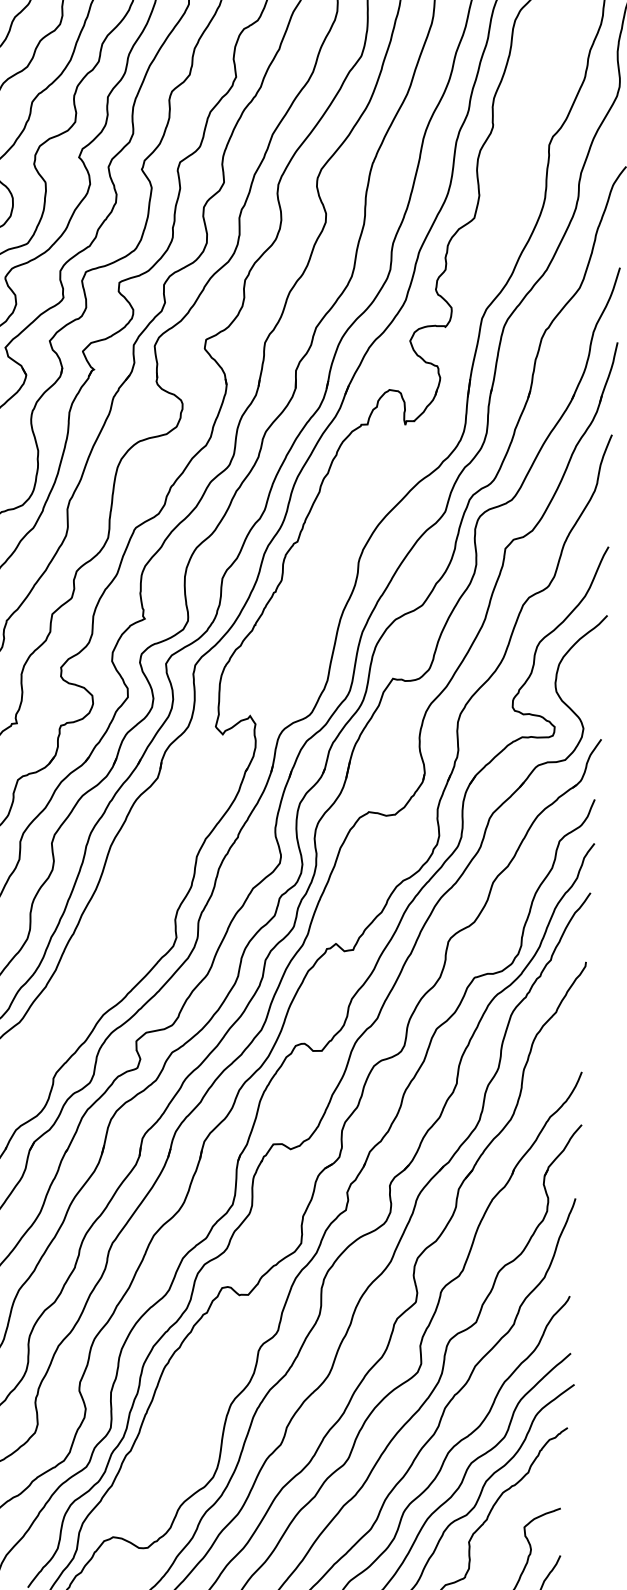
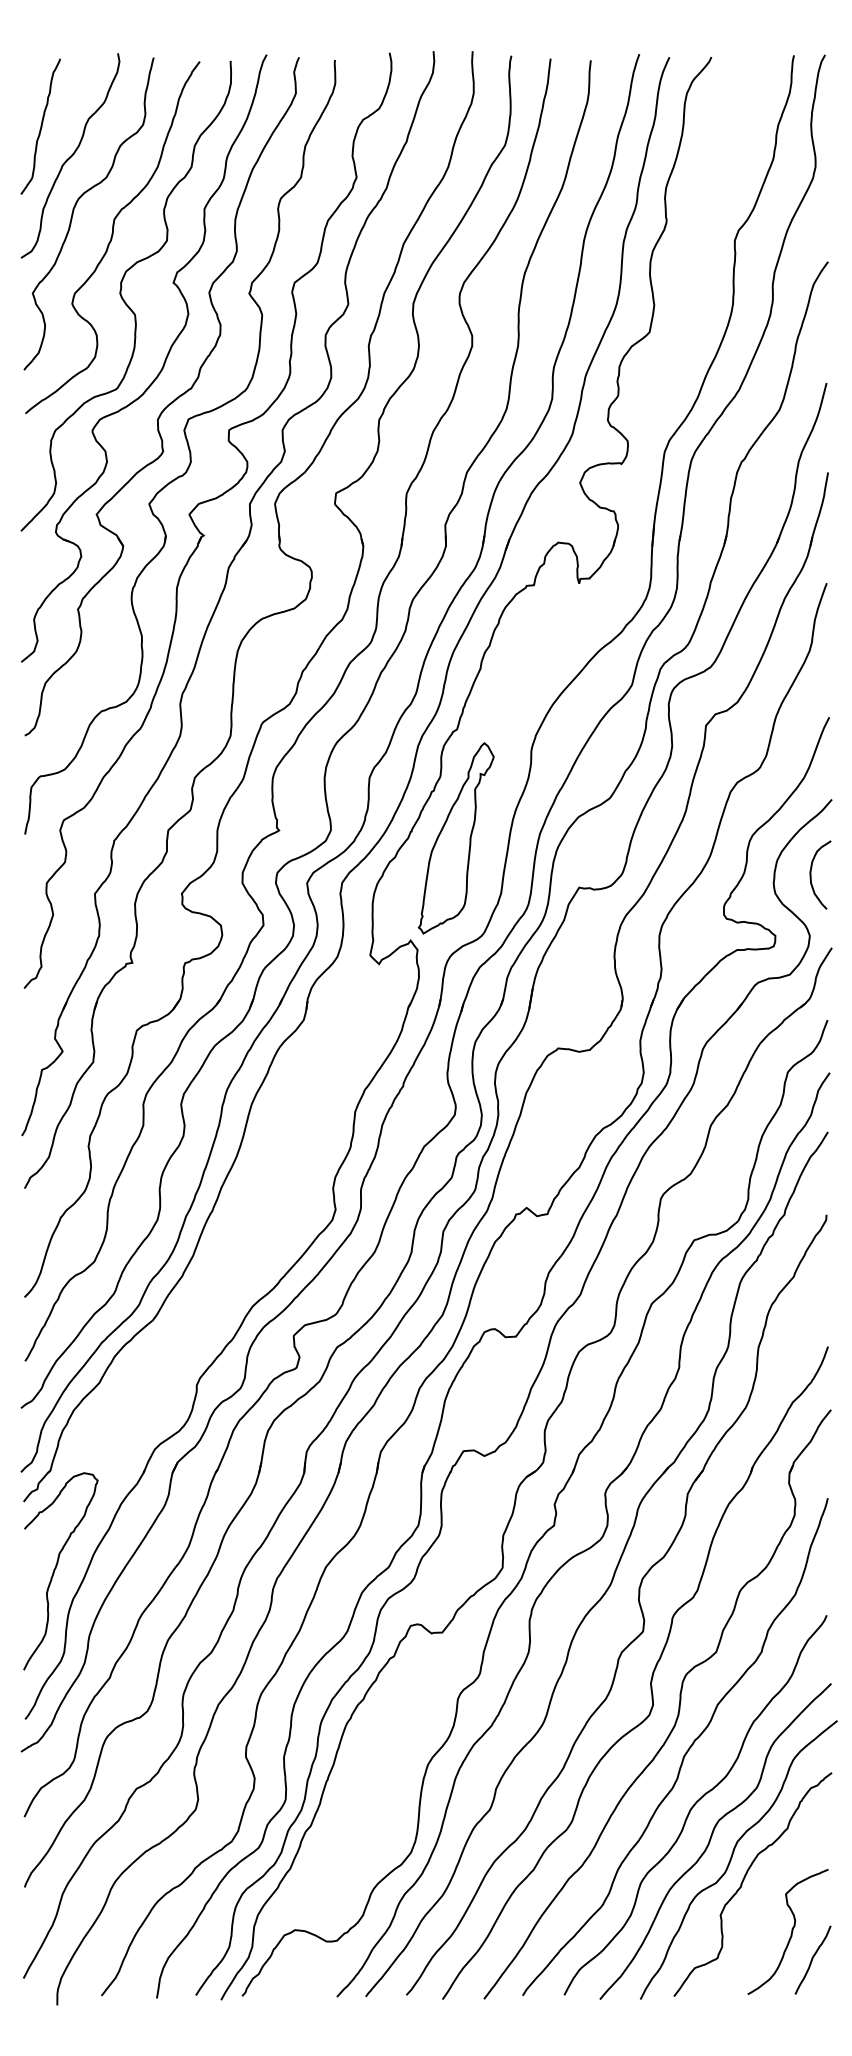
part: (291, 632) -> (455, 838), added
curve: (587, 677) -> (811, 874), added

